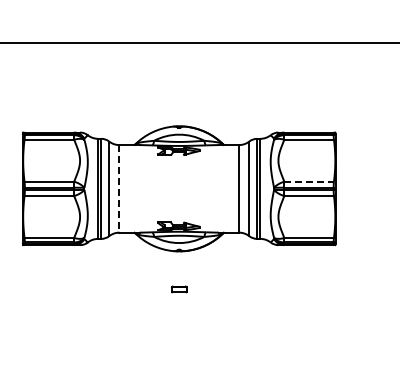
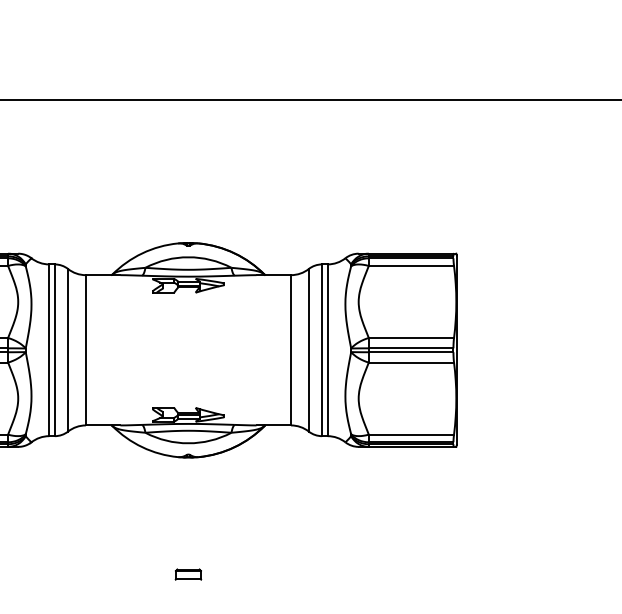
line: (309, 181) -> (411, 337), dashed -> solid
line: (119, 188) -> (85, 349), dashed -> solid
part: (178, 289) -> (187, 574), moved

